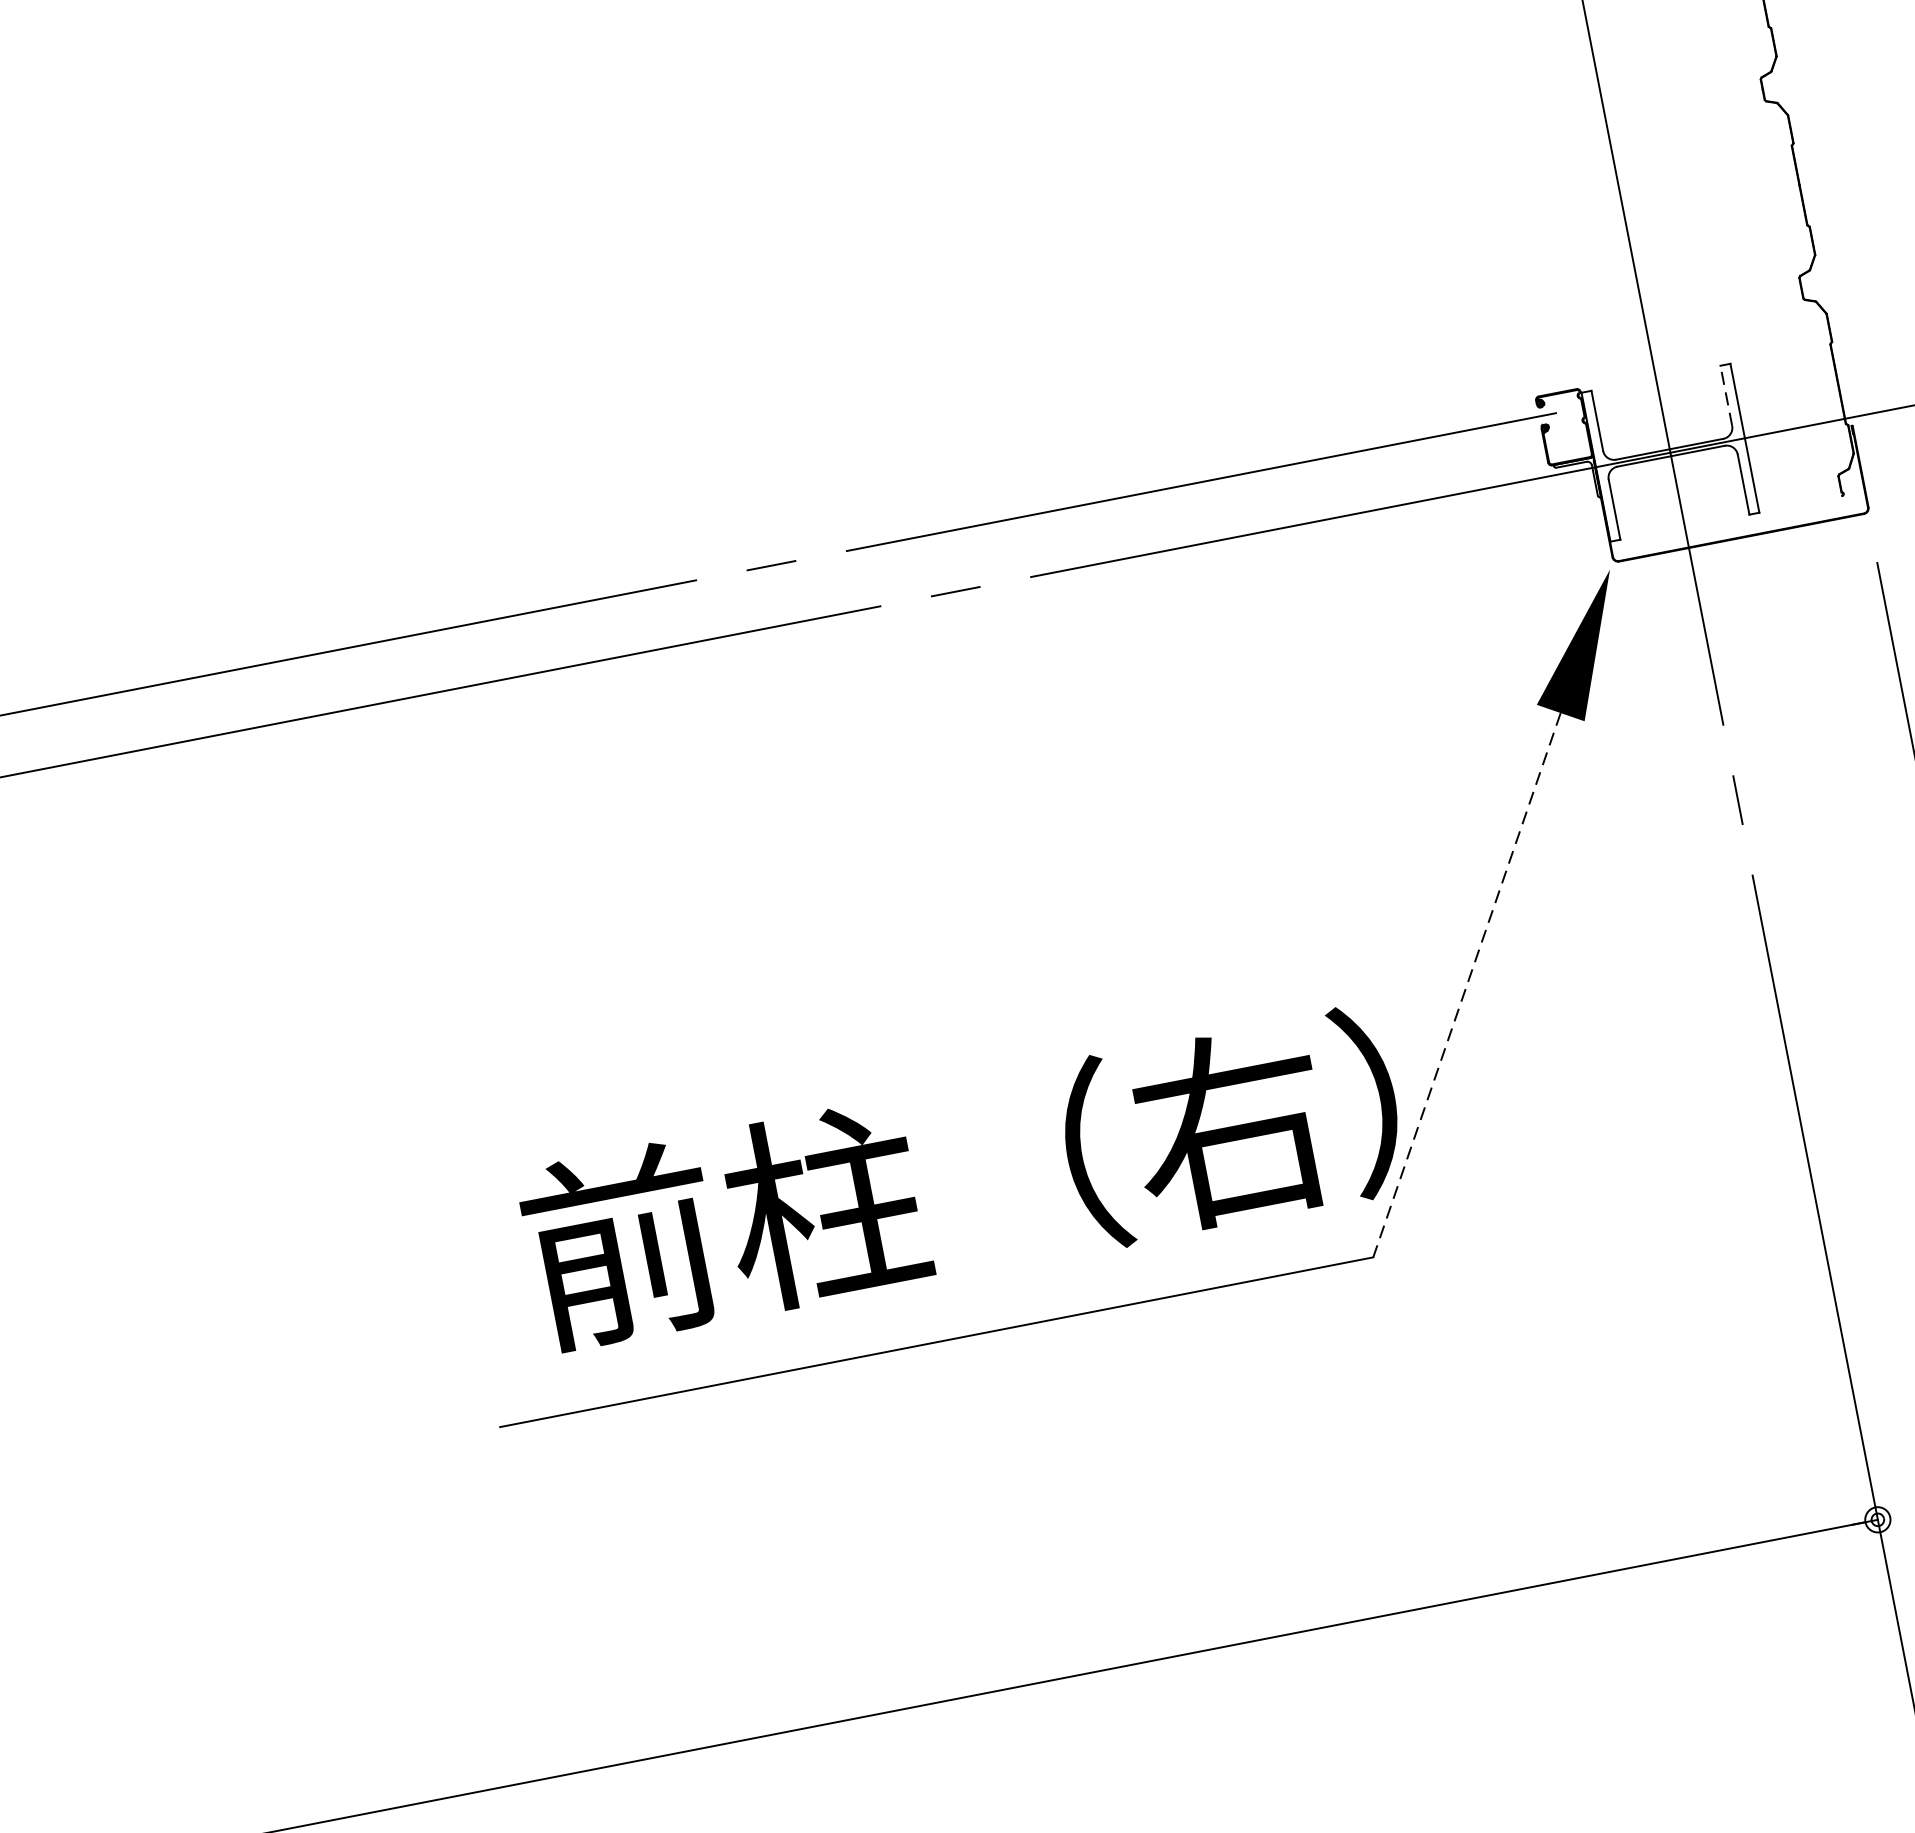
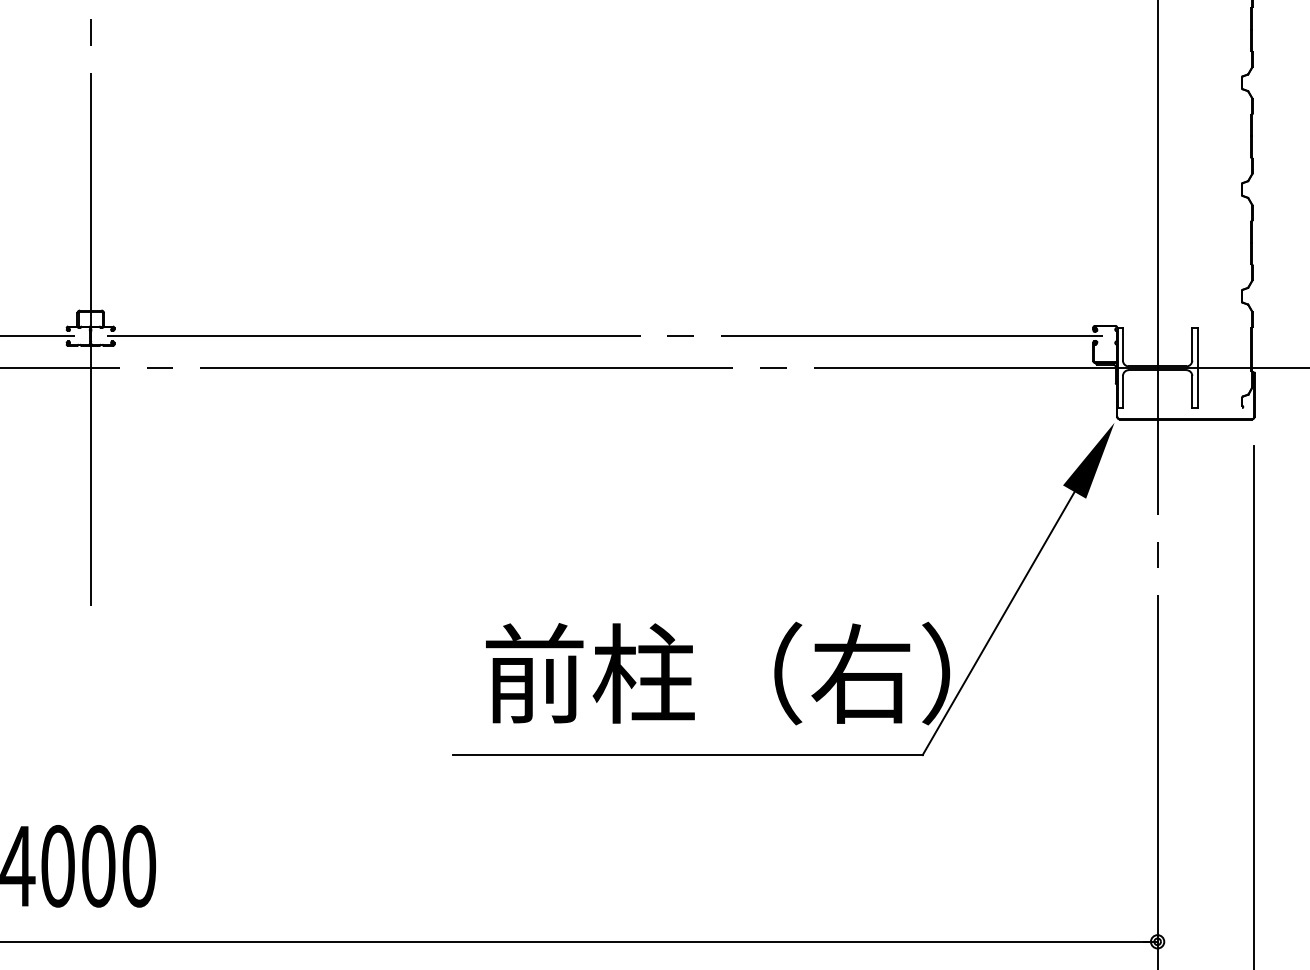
line: (1726, 394) -> (1192, 343), dashed -> solid
line: (1466, 985) -> (998, 623), dashed -> solid

